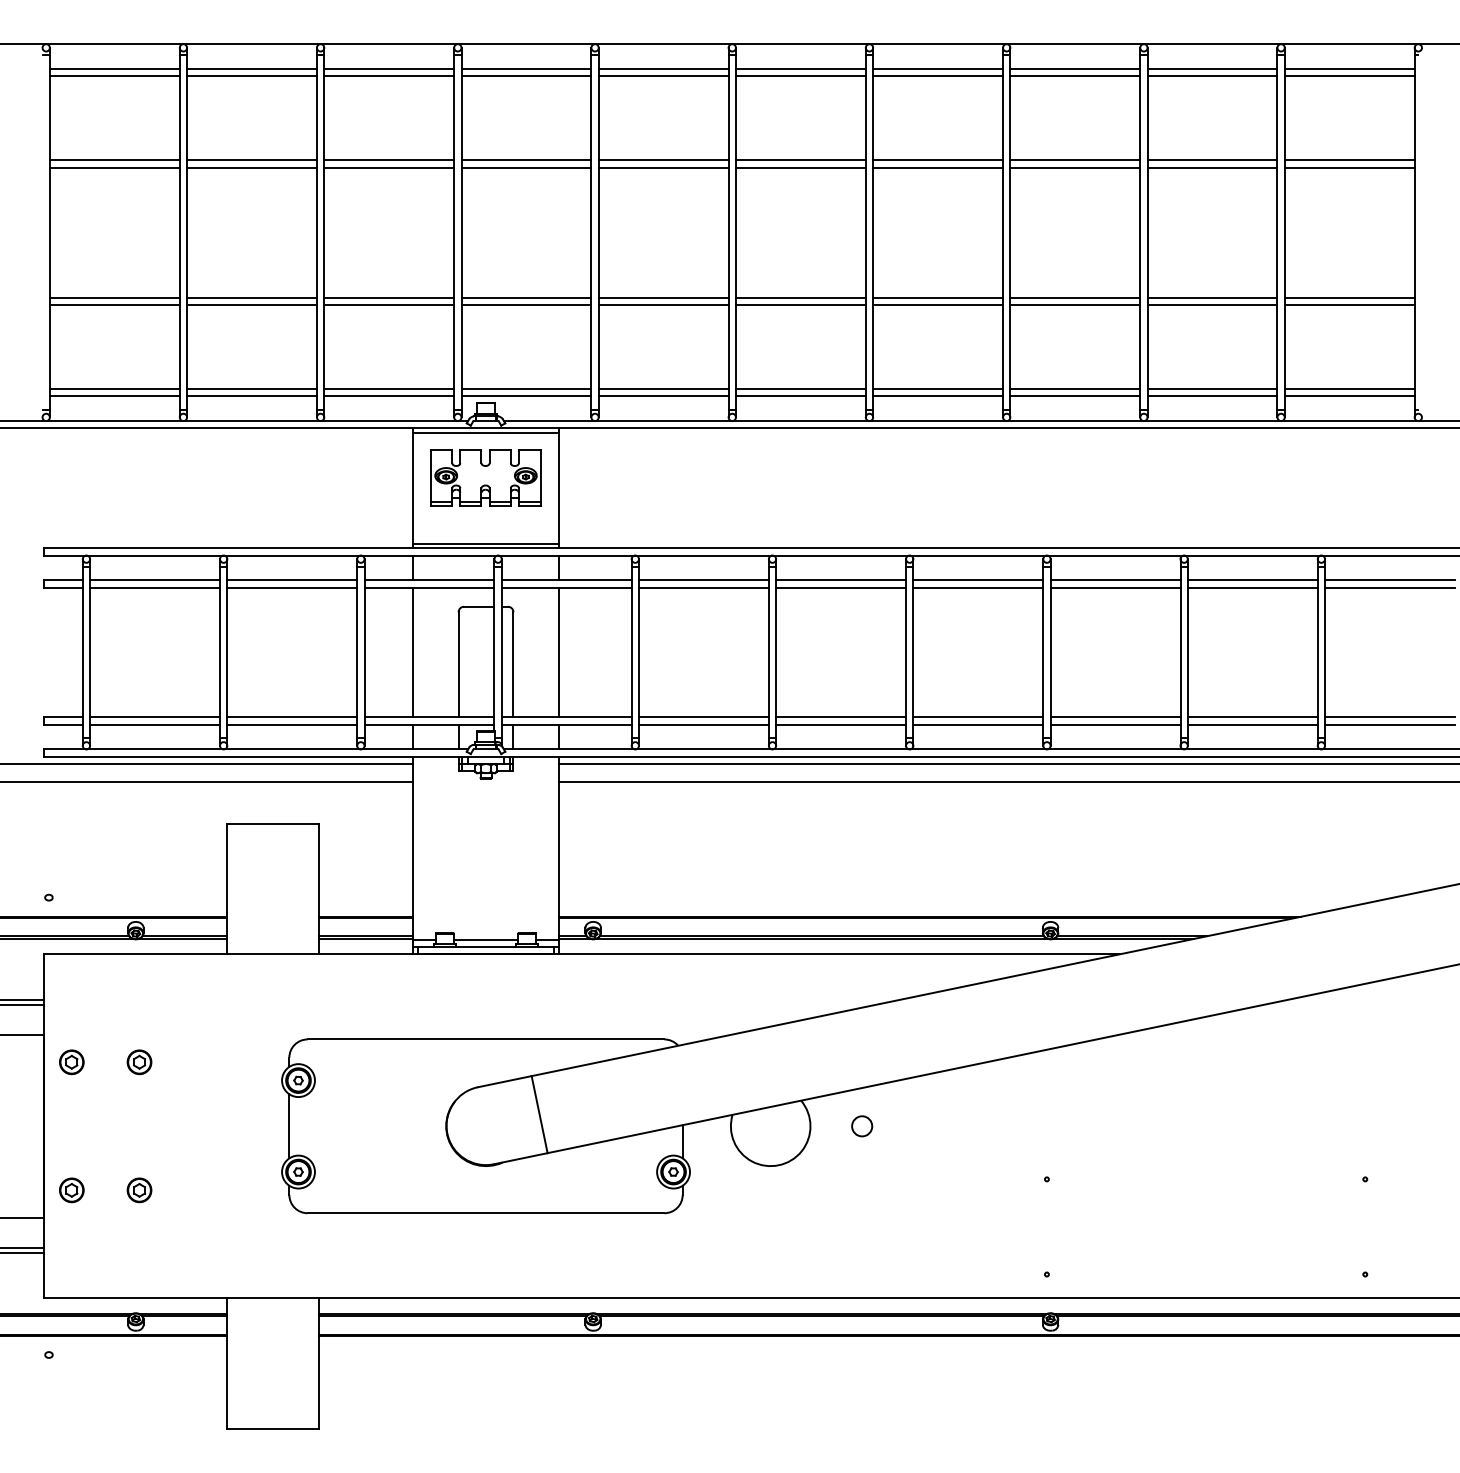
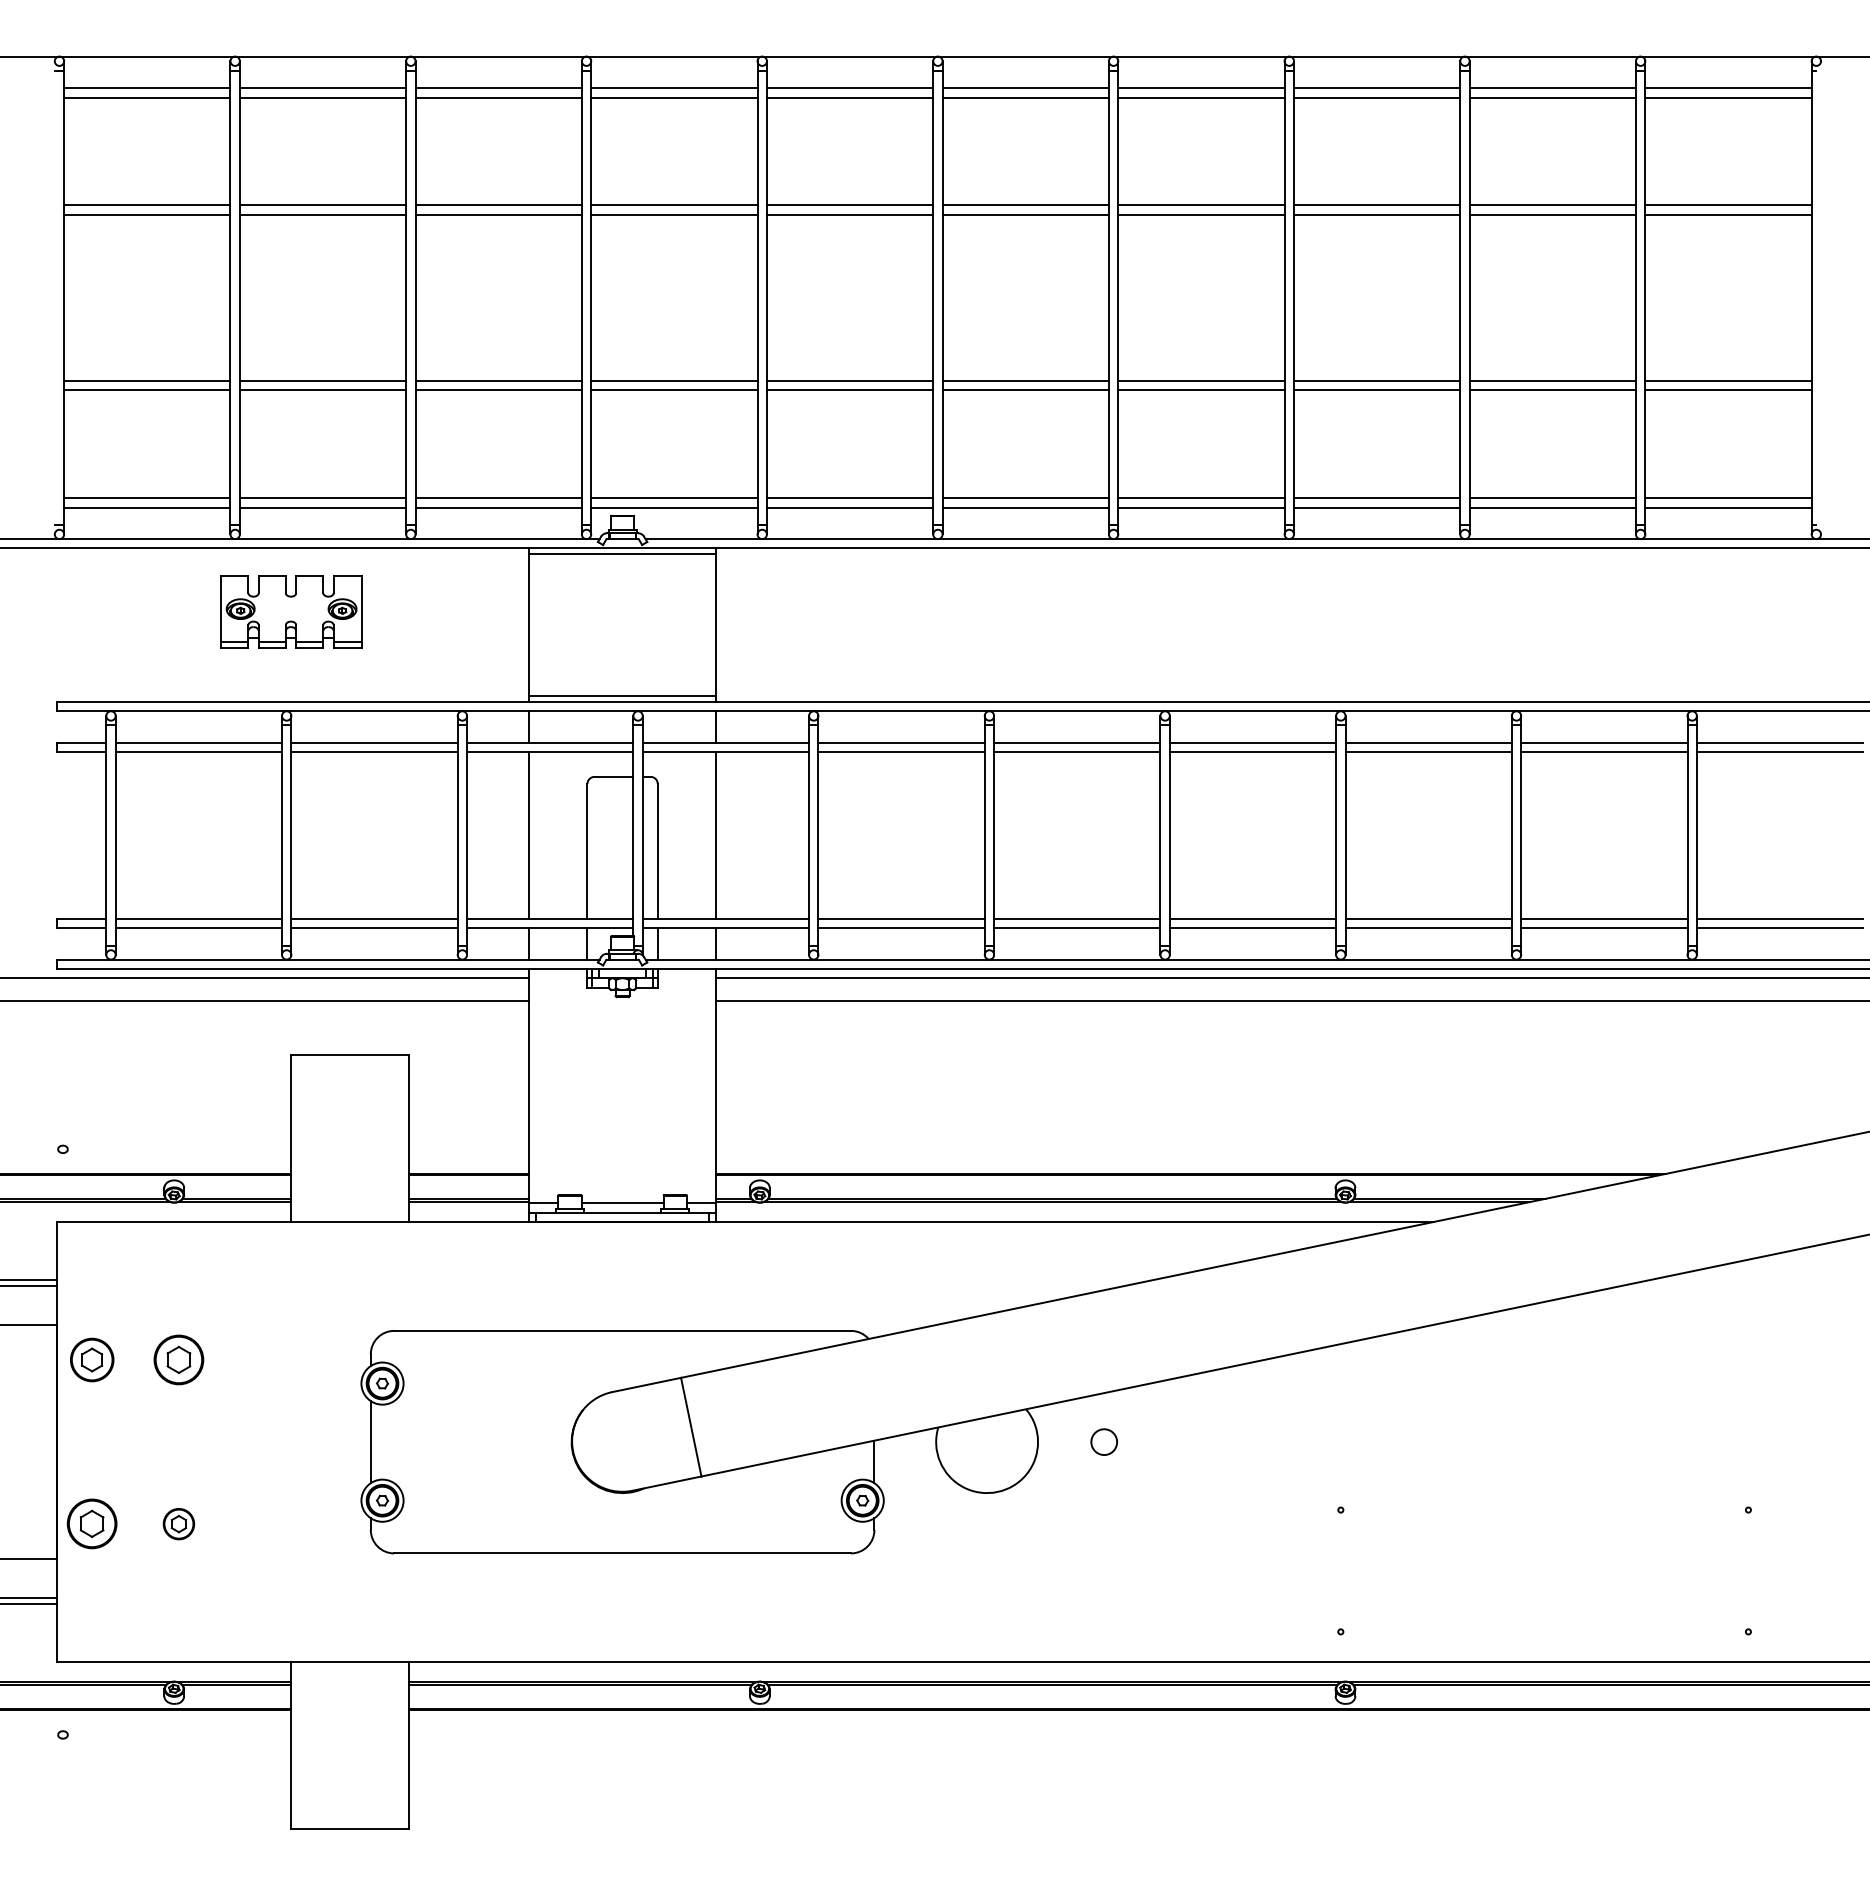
part: (485, 477) -> (291, 611), moved
part: (72, 1062) -> (92, 1360), size x1.4
part: (139, 1062) -> (178, 1360), size x1.6
part: (72, 1190) -> (92, 1524), size x1.6

